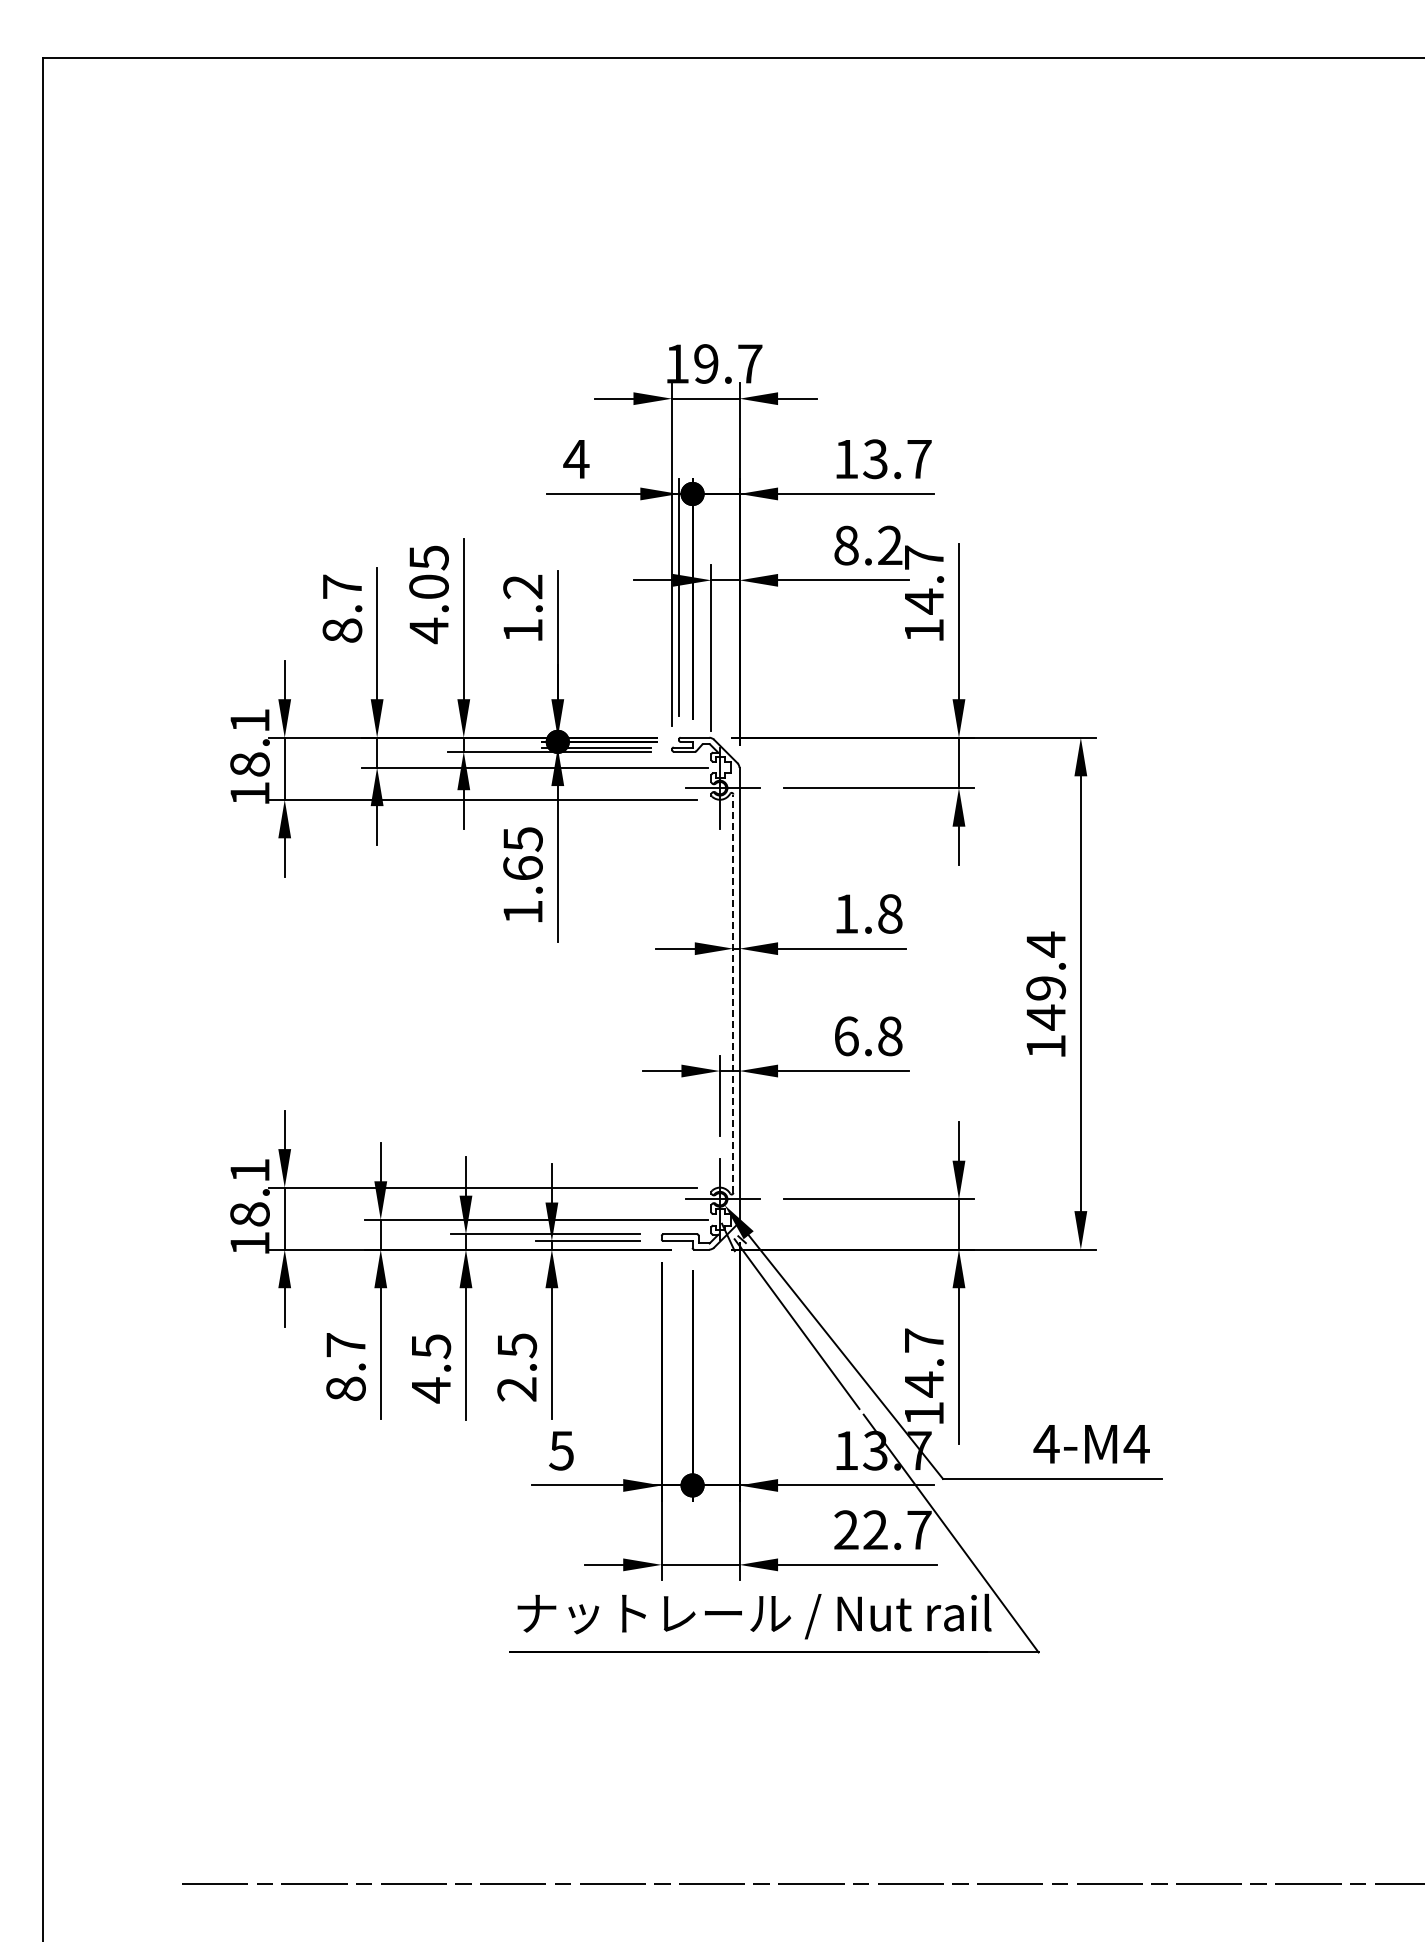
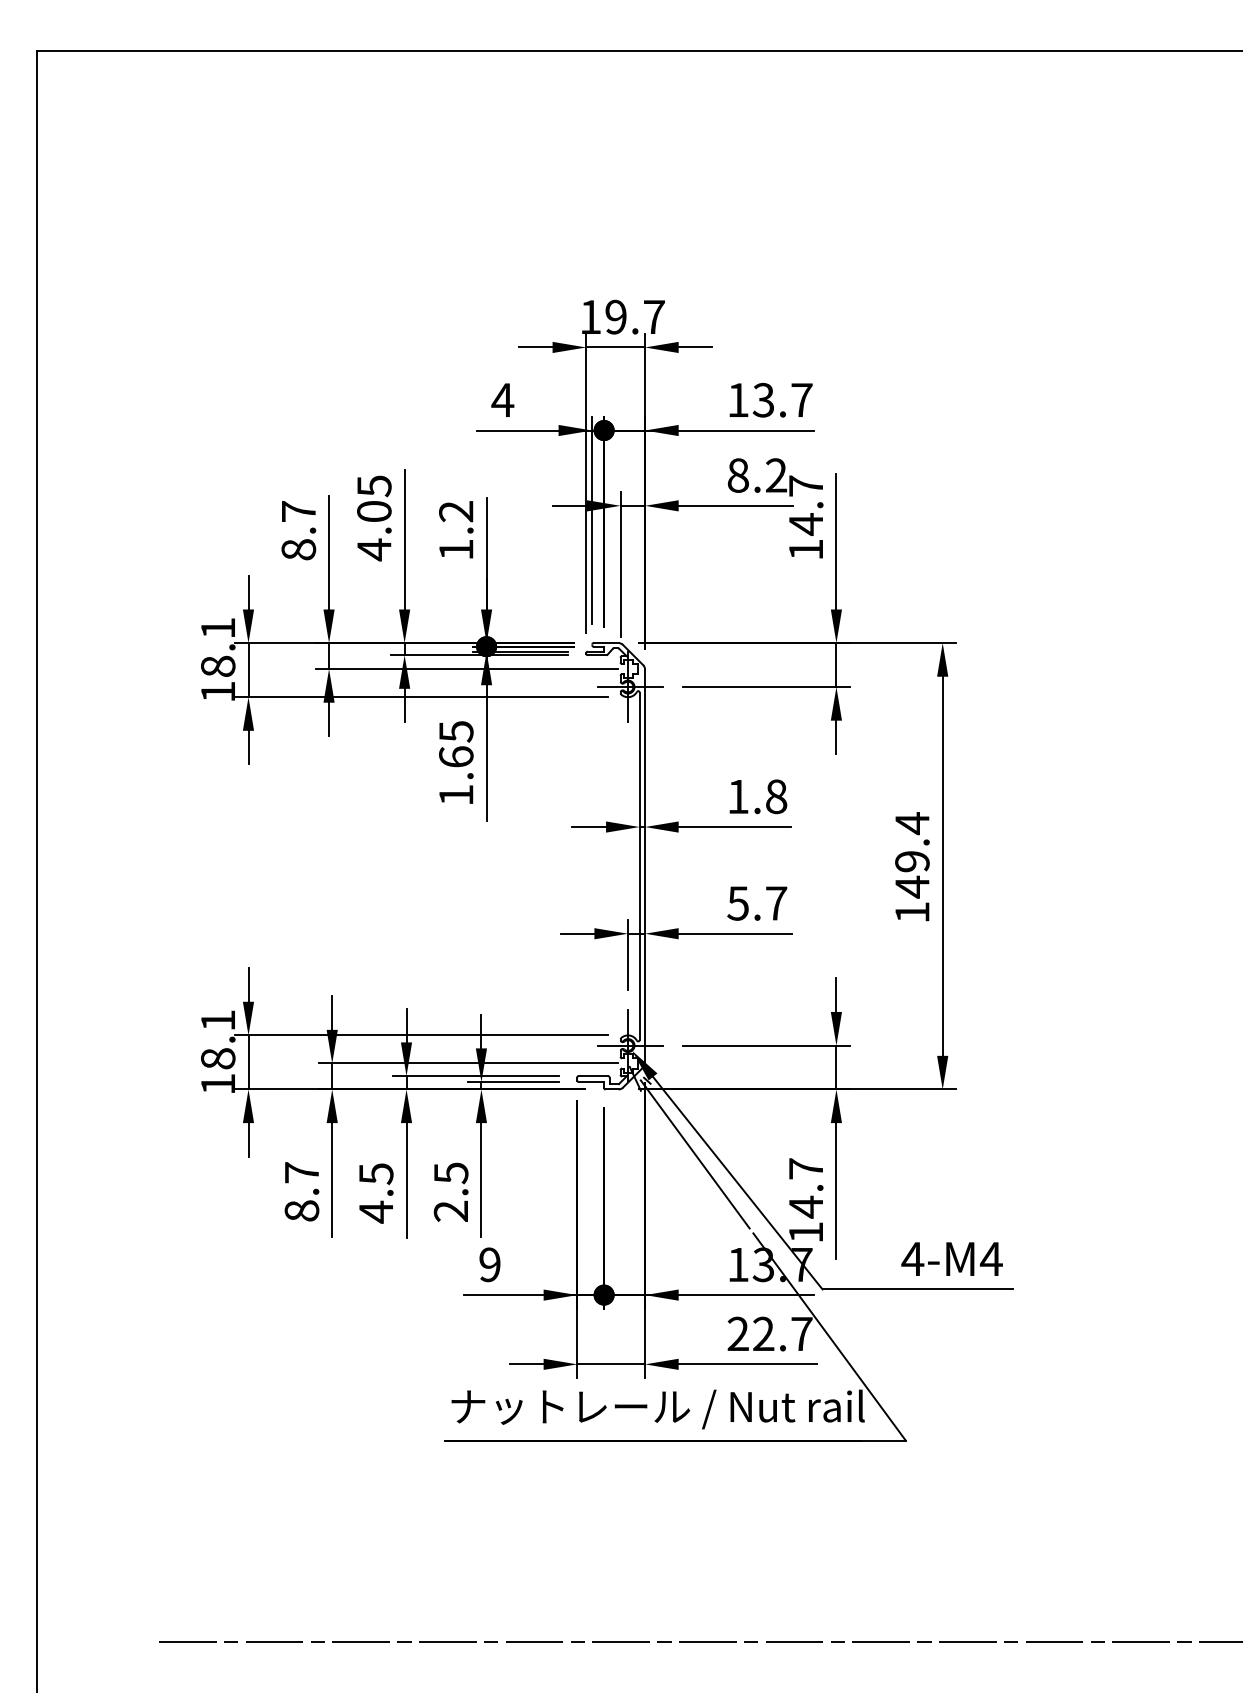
line: (733, 993) -> (639, 866), dashed -> solid
text: (867, 1036) -> (756, 903), 6.8 -> 5.7
text: (561, 1450) -> (489, 1264), 5 -> 9

